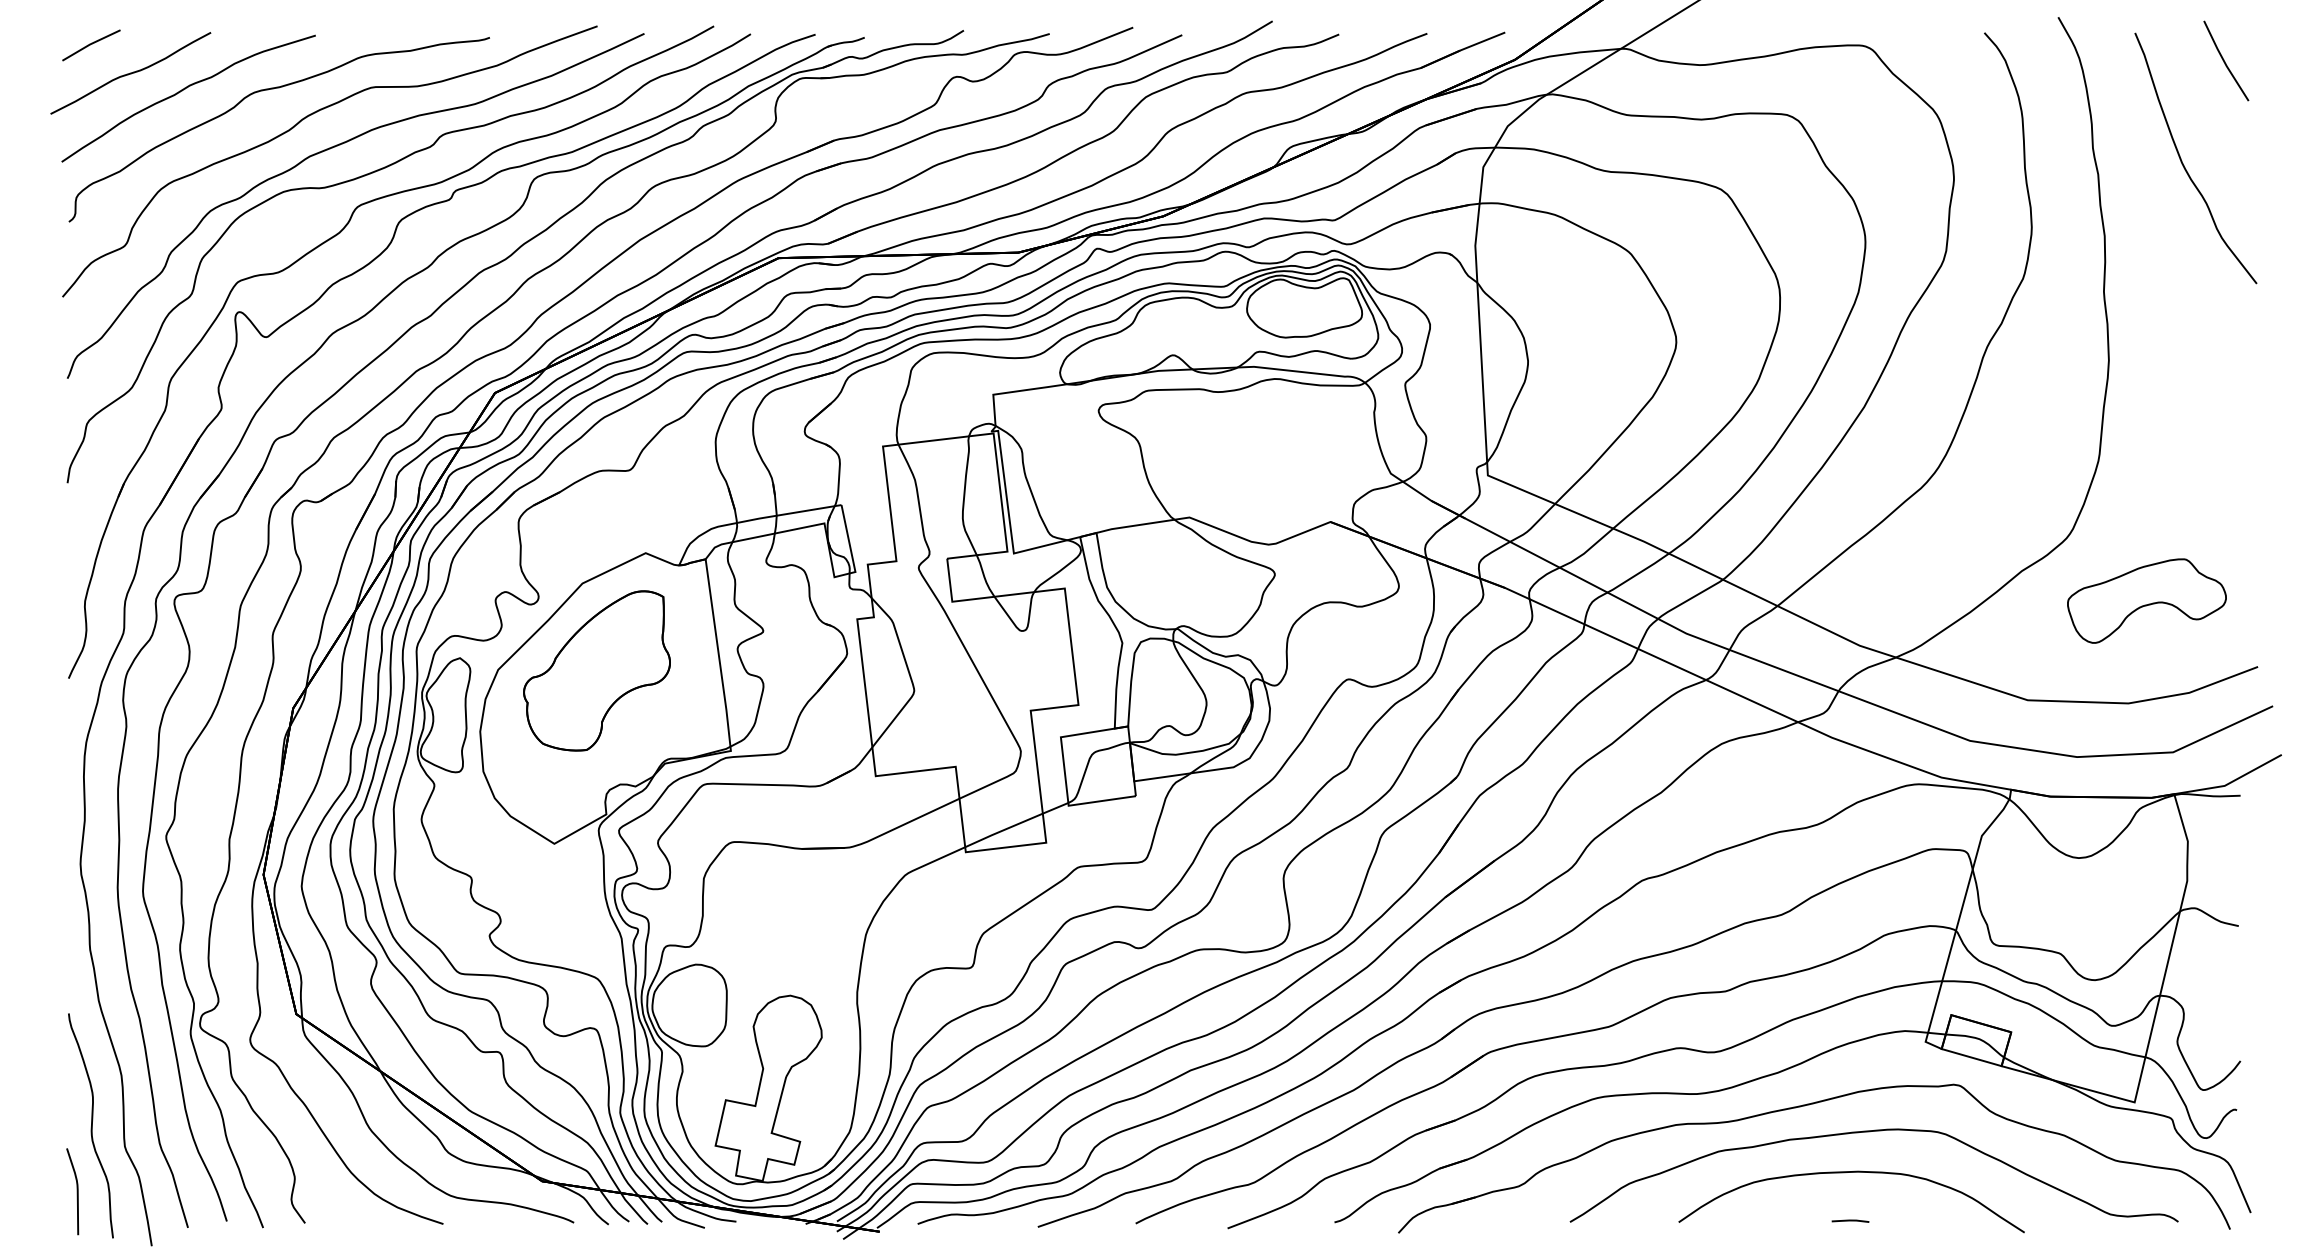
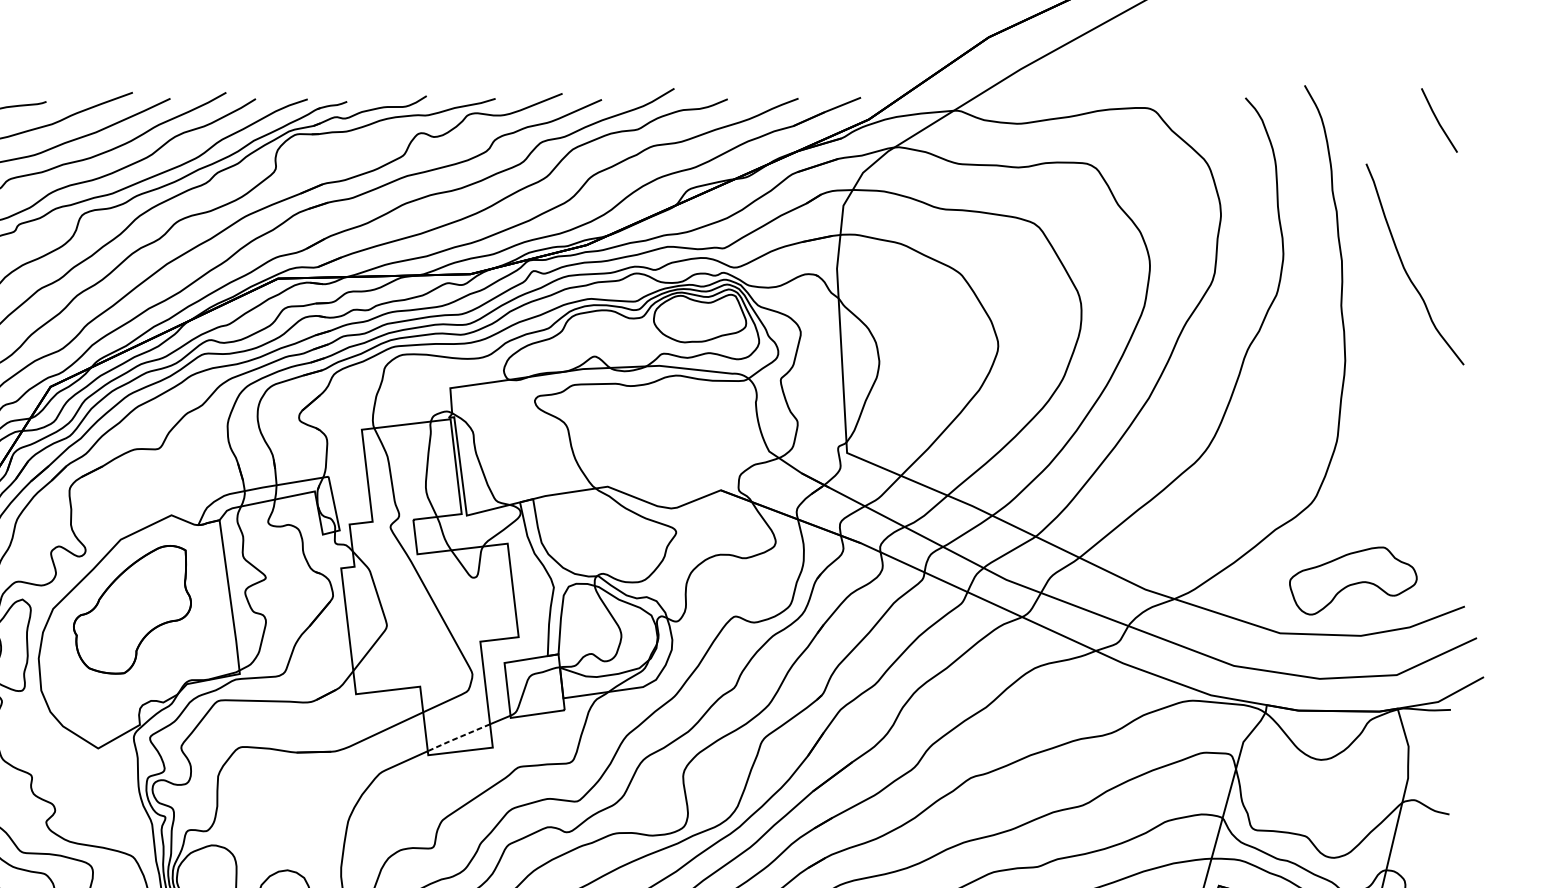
curve: (2183, 163) -> (1405, 268), moved
part: (2146, 600) -> (1352, 580), moved
line: (1002, 830) -> (457, 737), solid -> dashed

